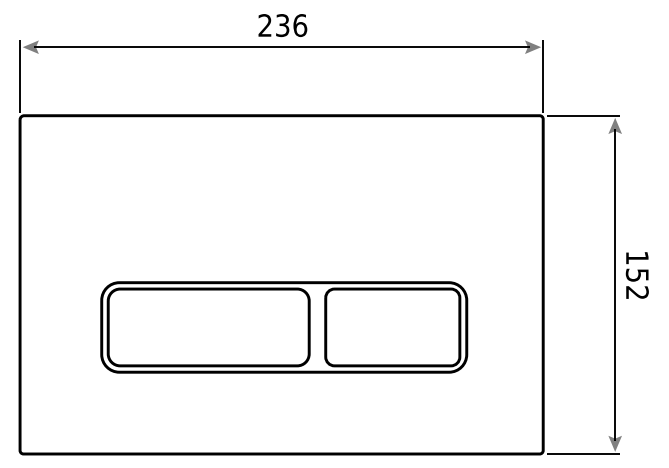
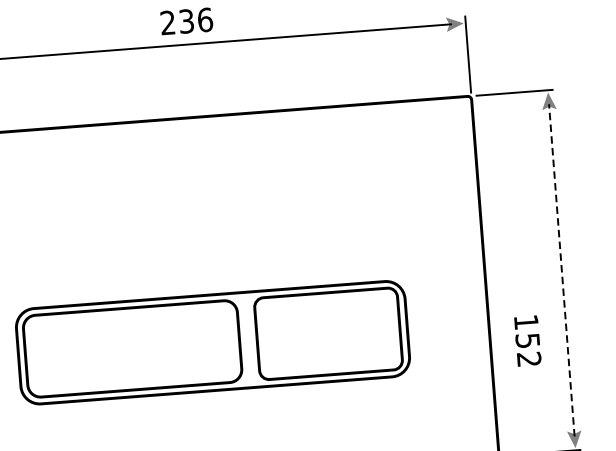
text: (636, 275) -> (526, 341), moved
line: (615, 284) -> (562, 269), solid -> dashed

